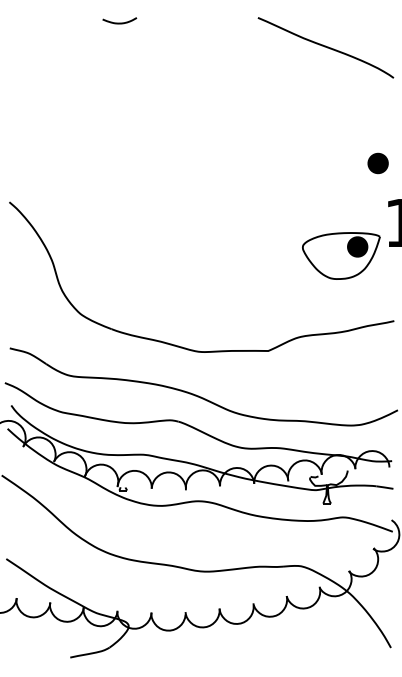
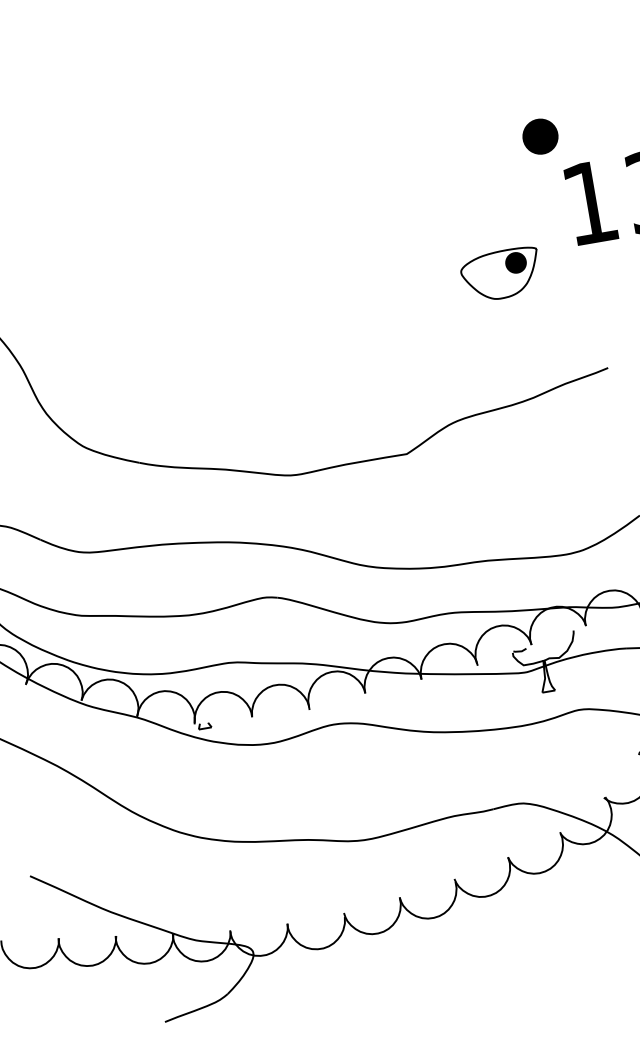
part: (377, 163) -> (539, 136), moved
part: (341, 255) -> (501, 273), size x0.6

